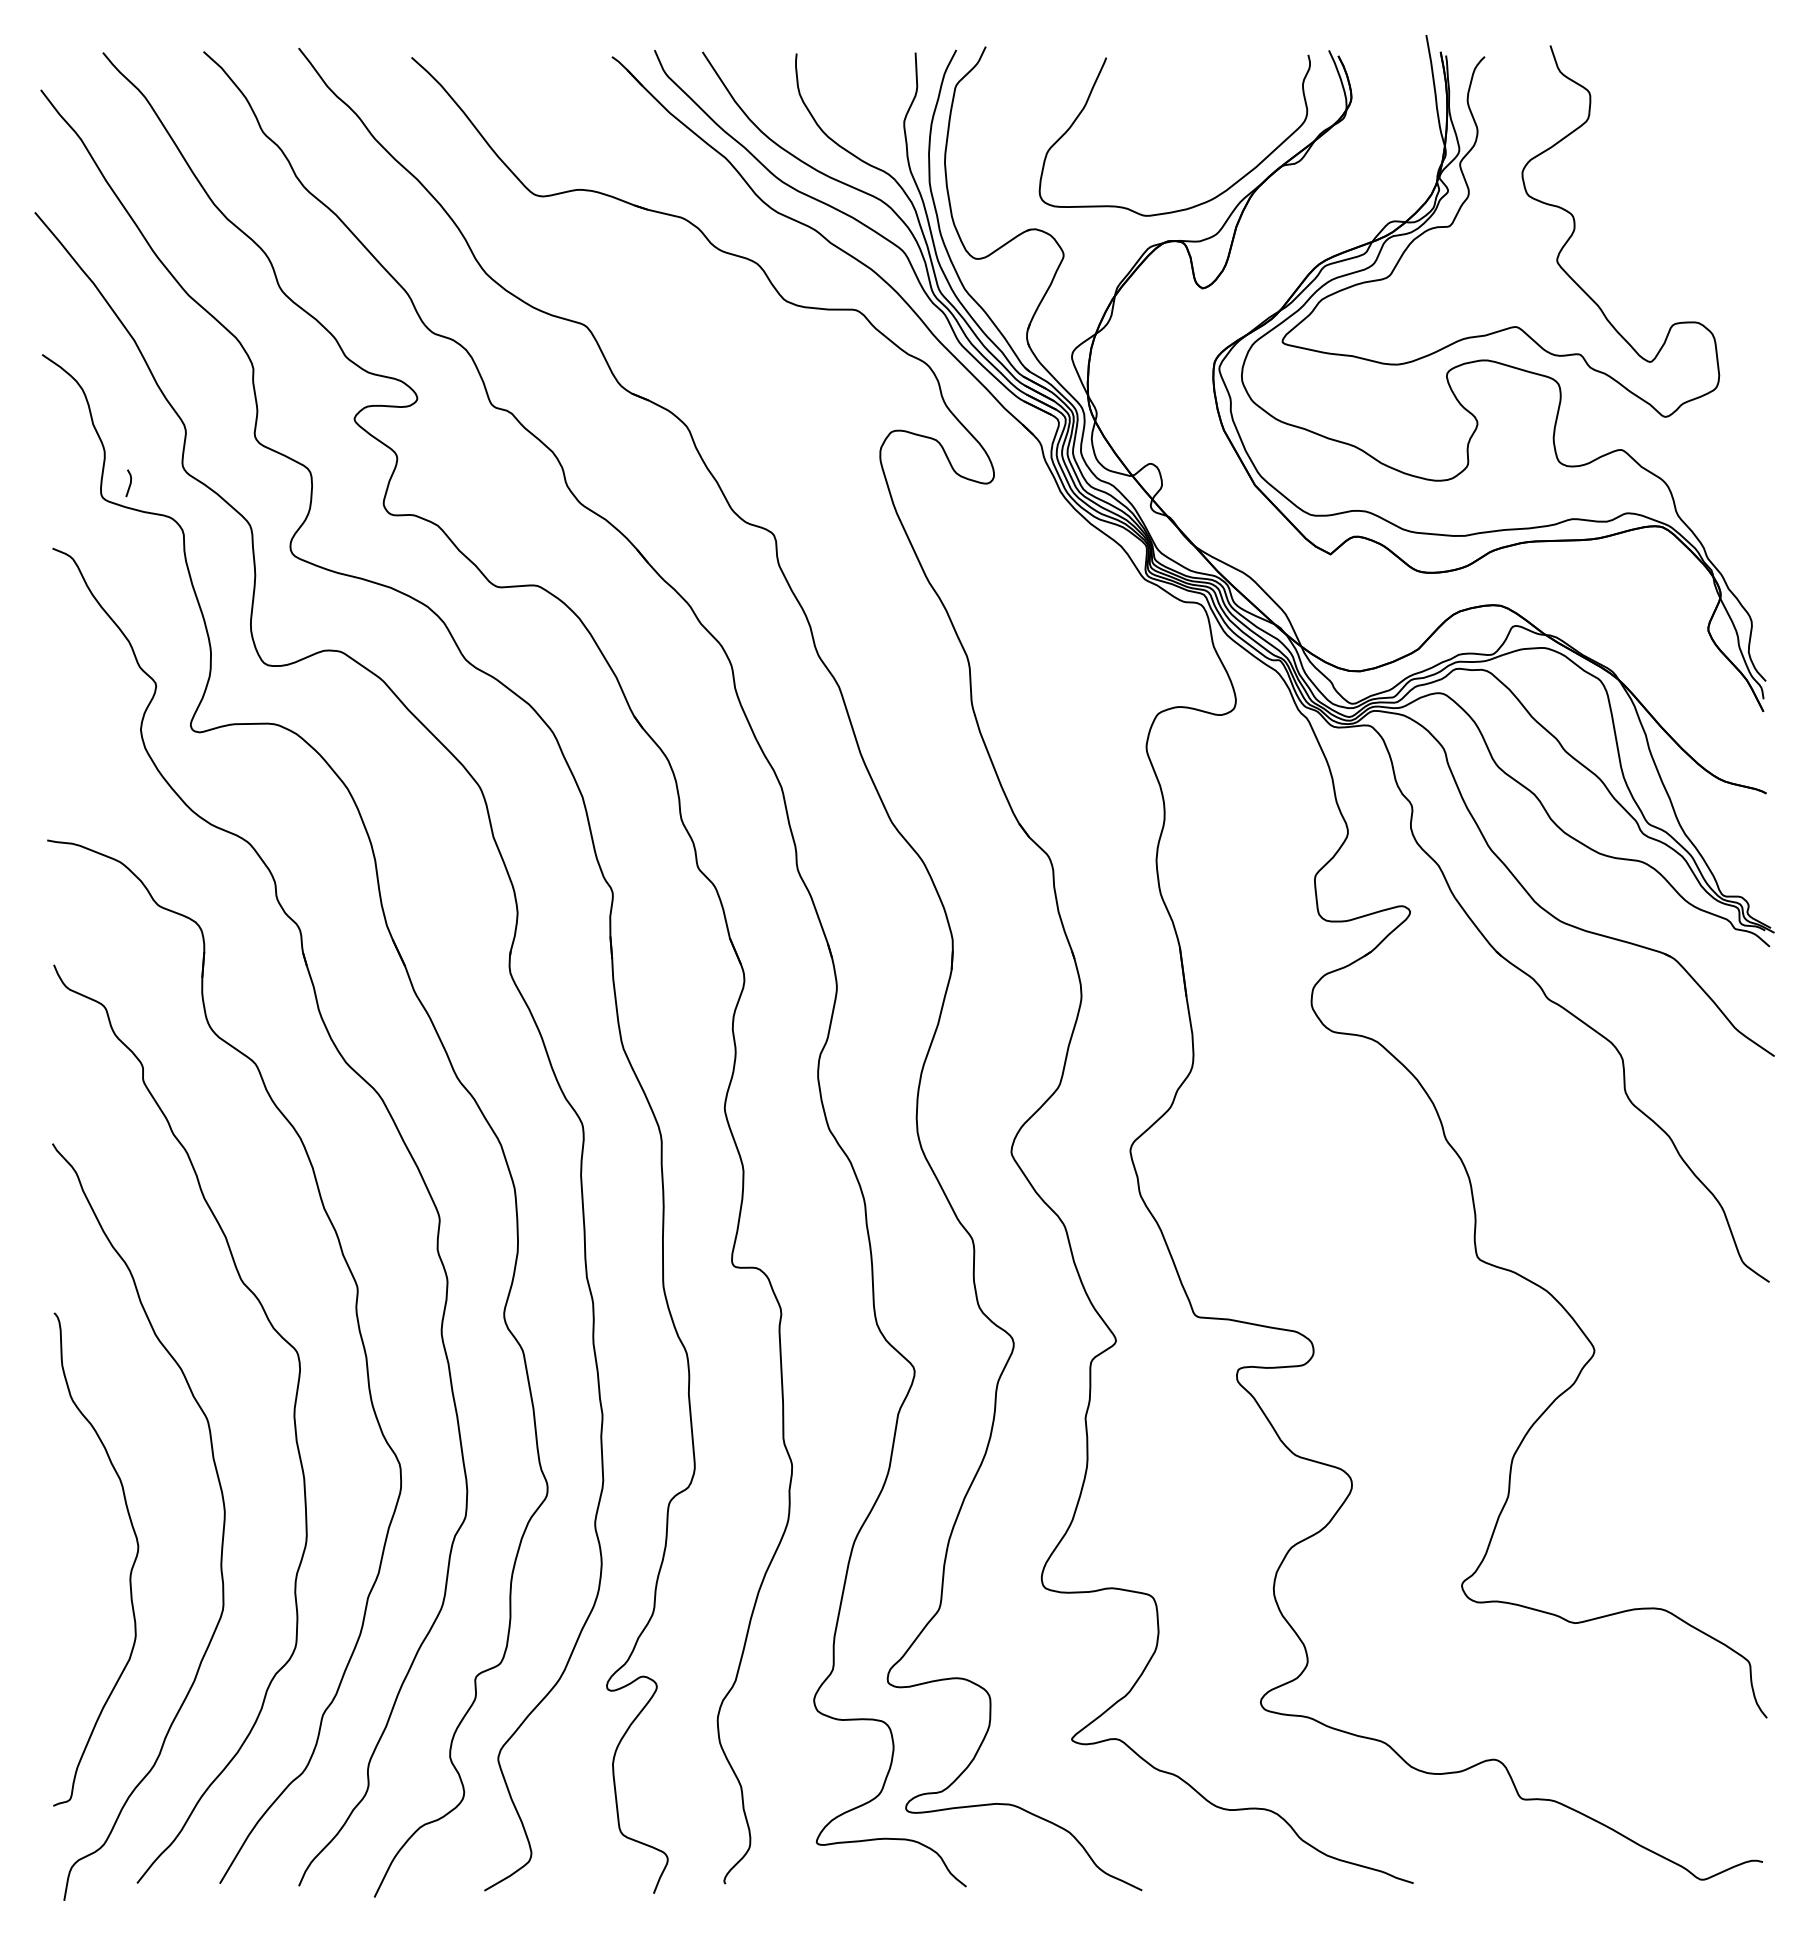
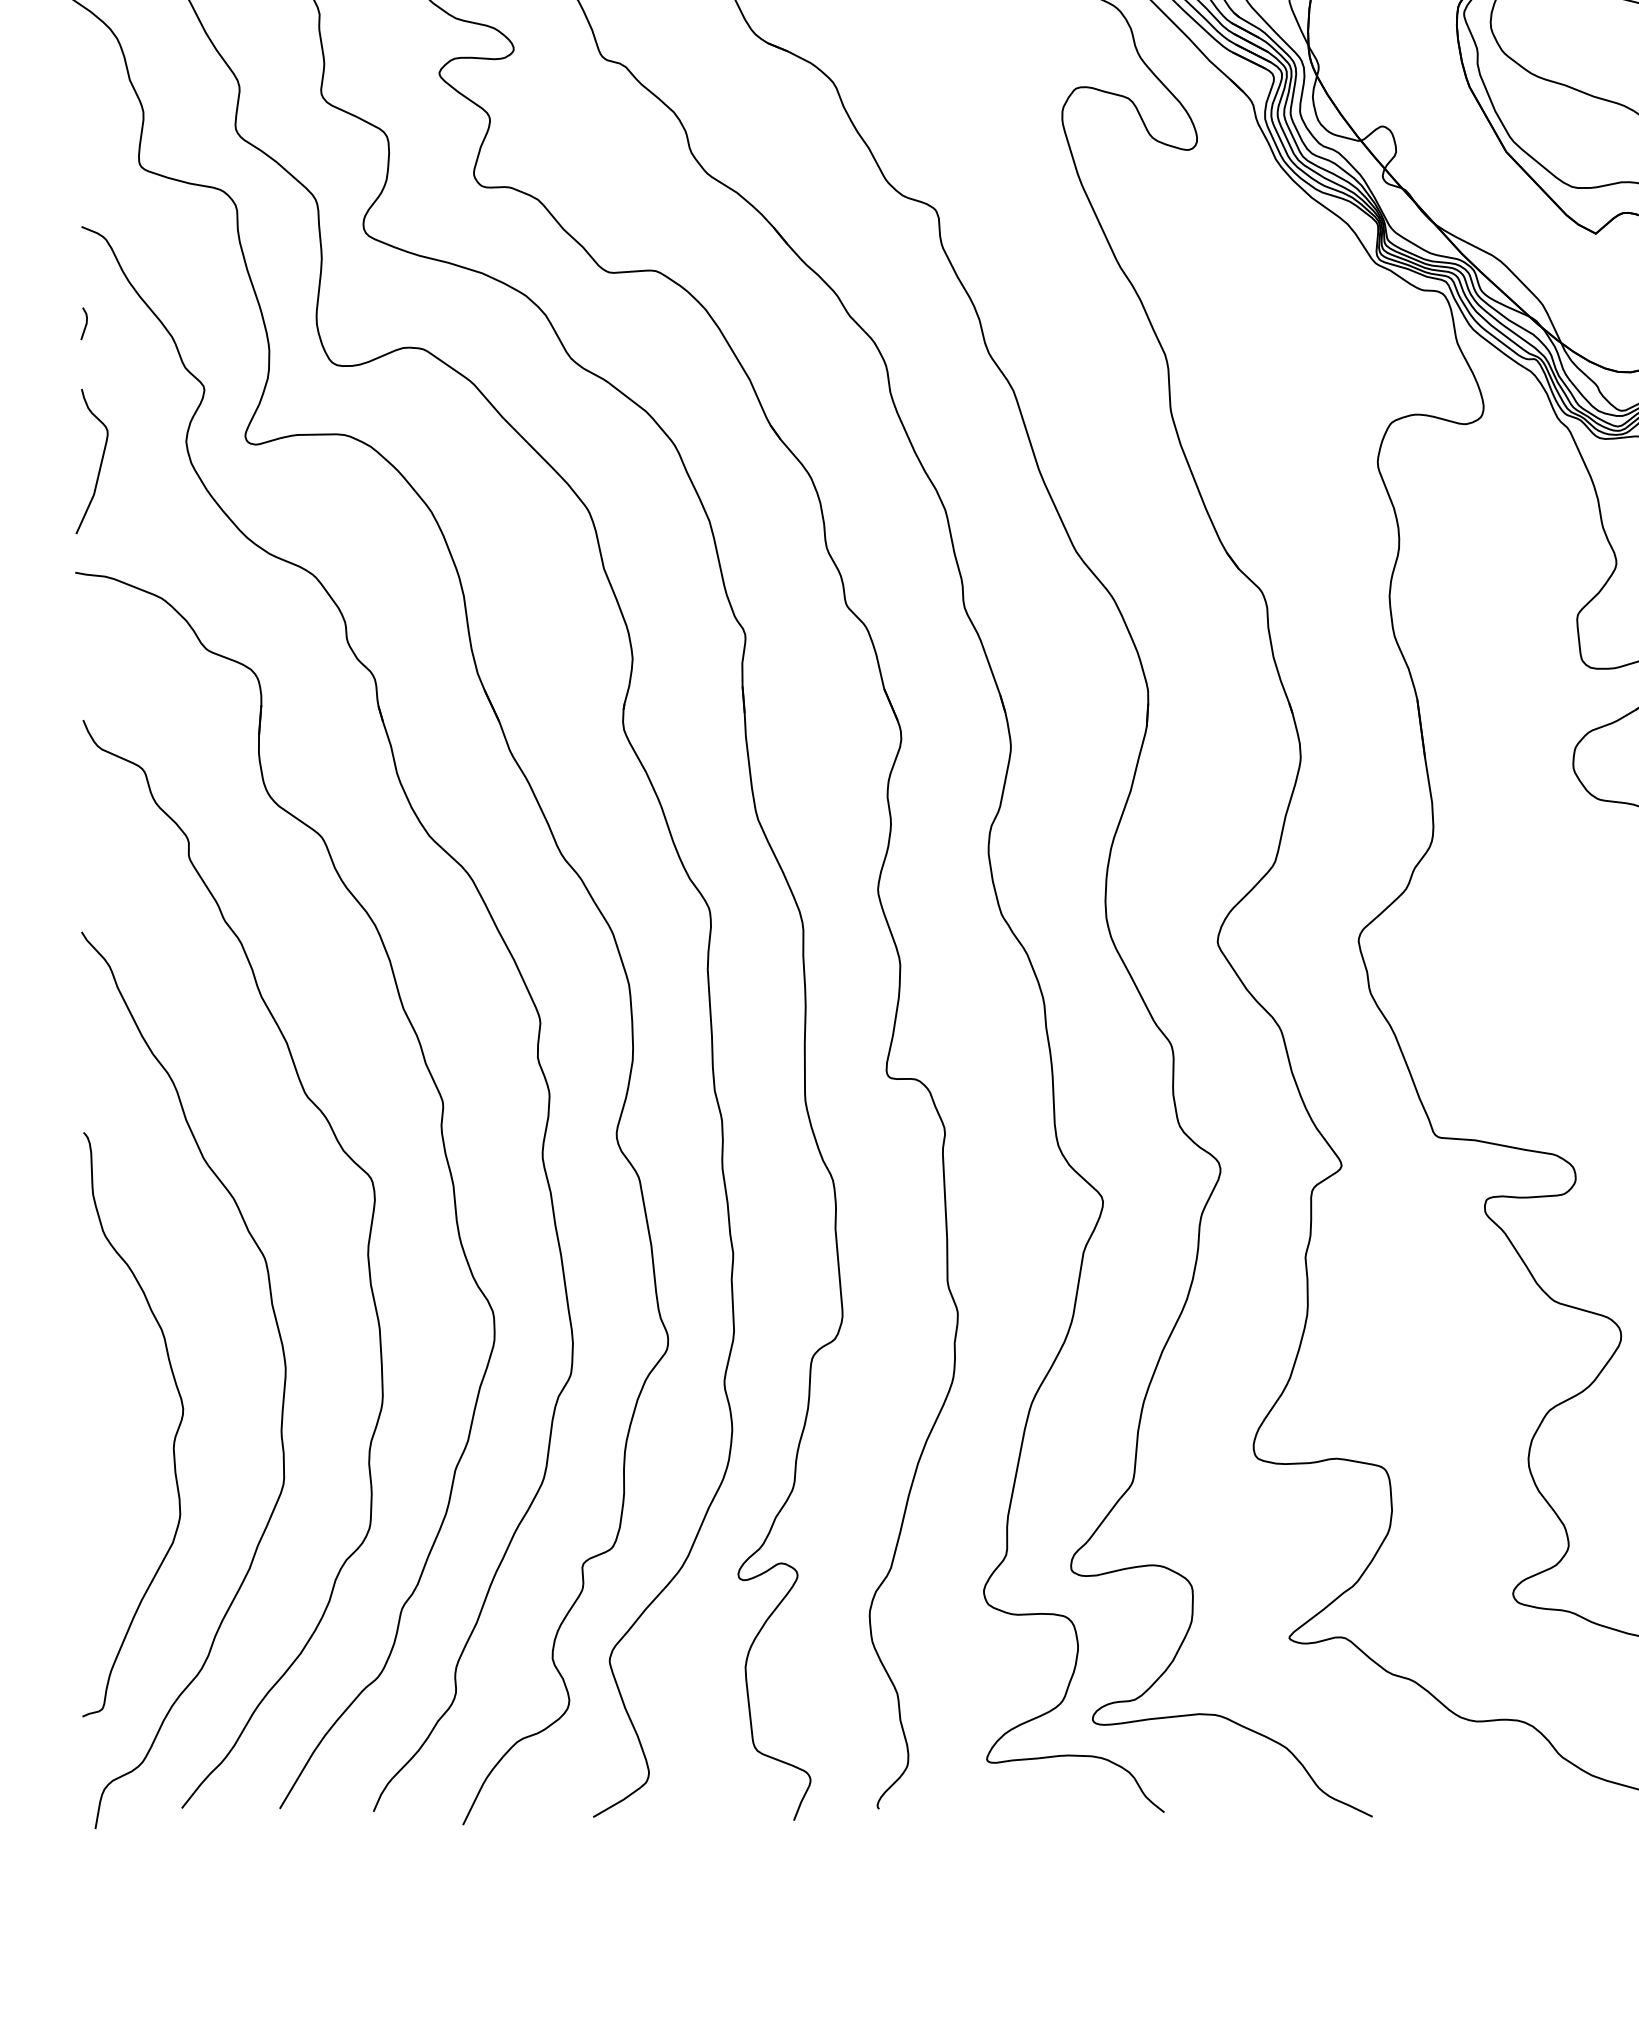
line: (129, 483) -> (85, 323), moved
curve: (68, 746) -> (100, 461), added

